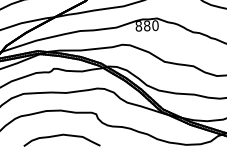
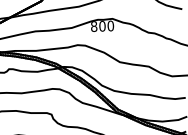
text: (147, 26) -> (102, 26), 880 -> 800

